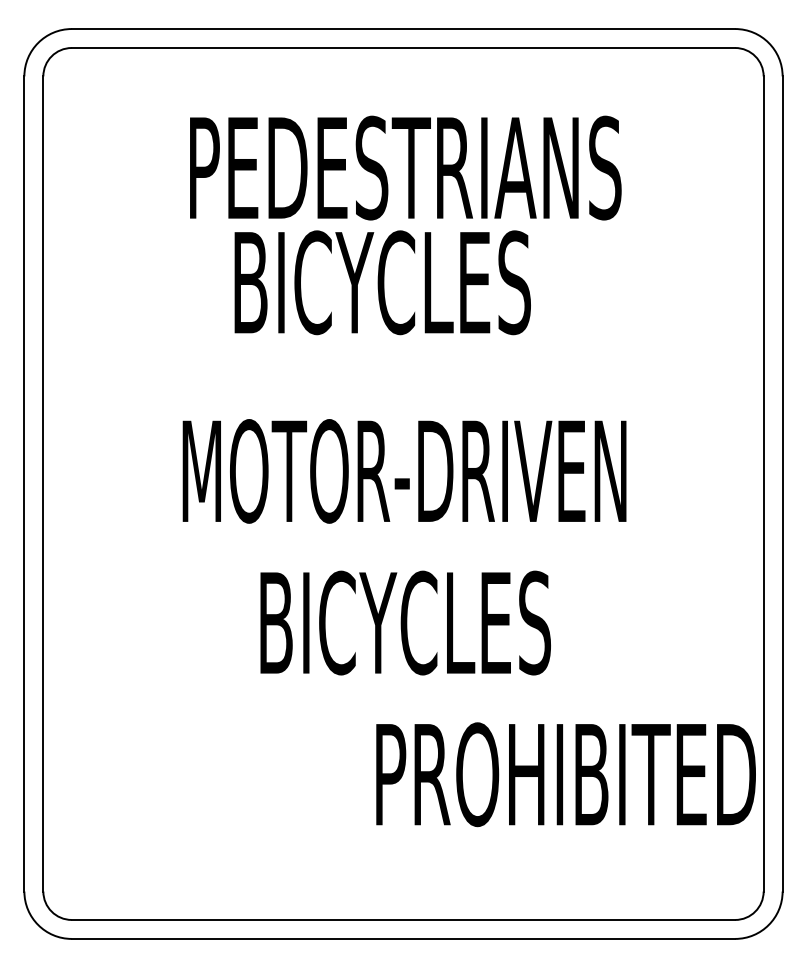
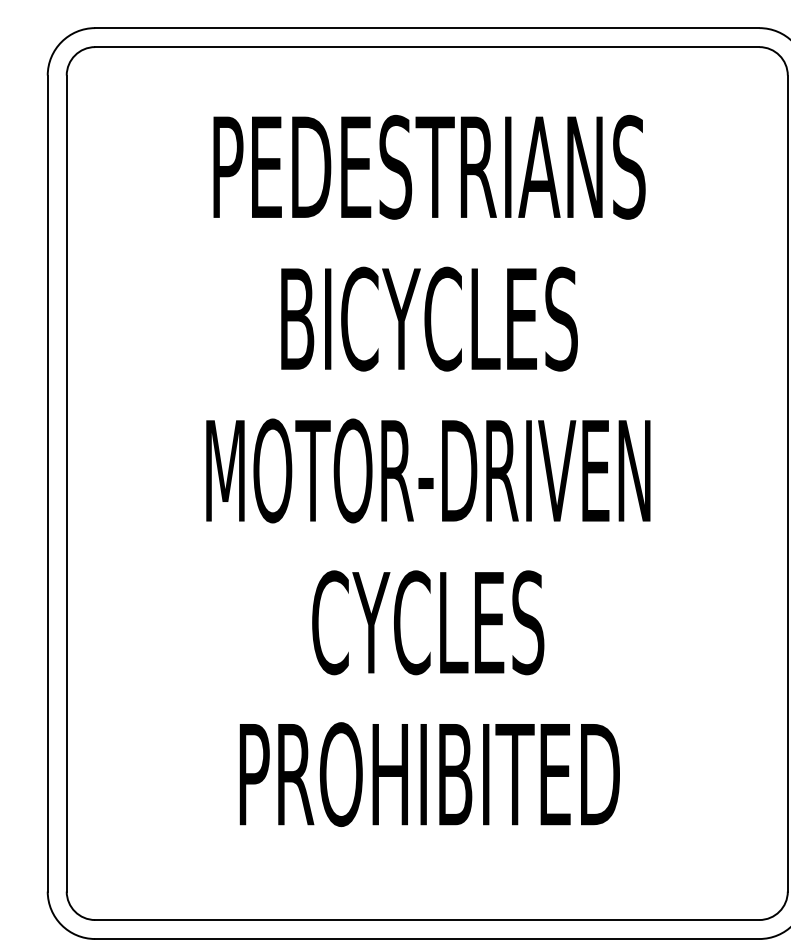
text: (382, 282) -> (429, 318), moved
text: (405, 622) -> (429, 622), BICYCLES -> CYCLES
text: (565, 774) -> (429, 774), moved

